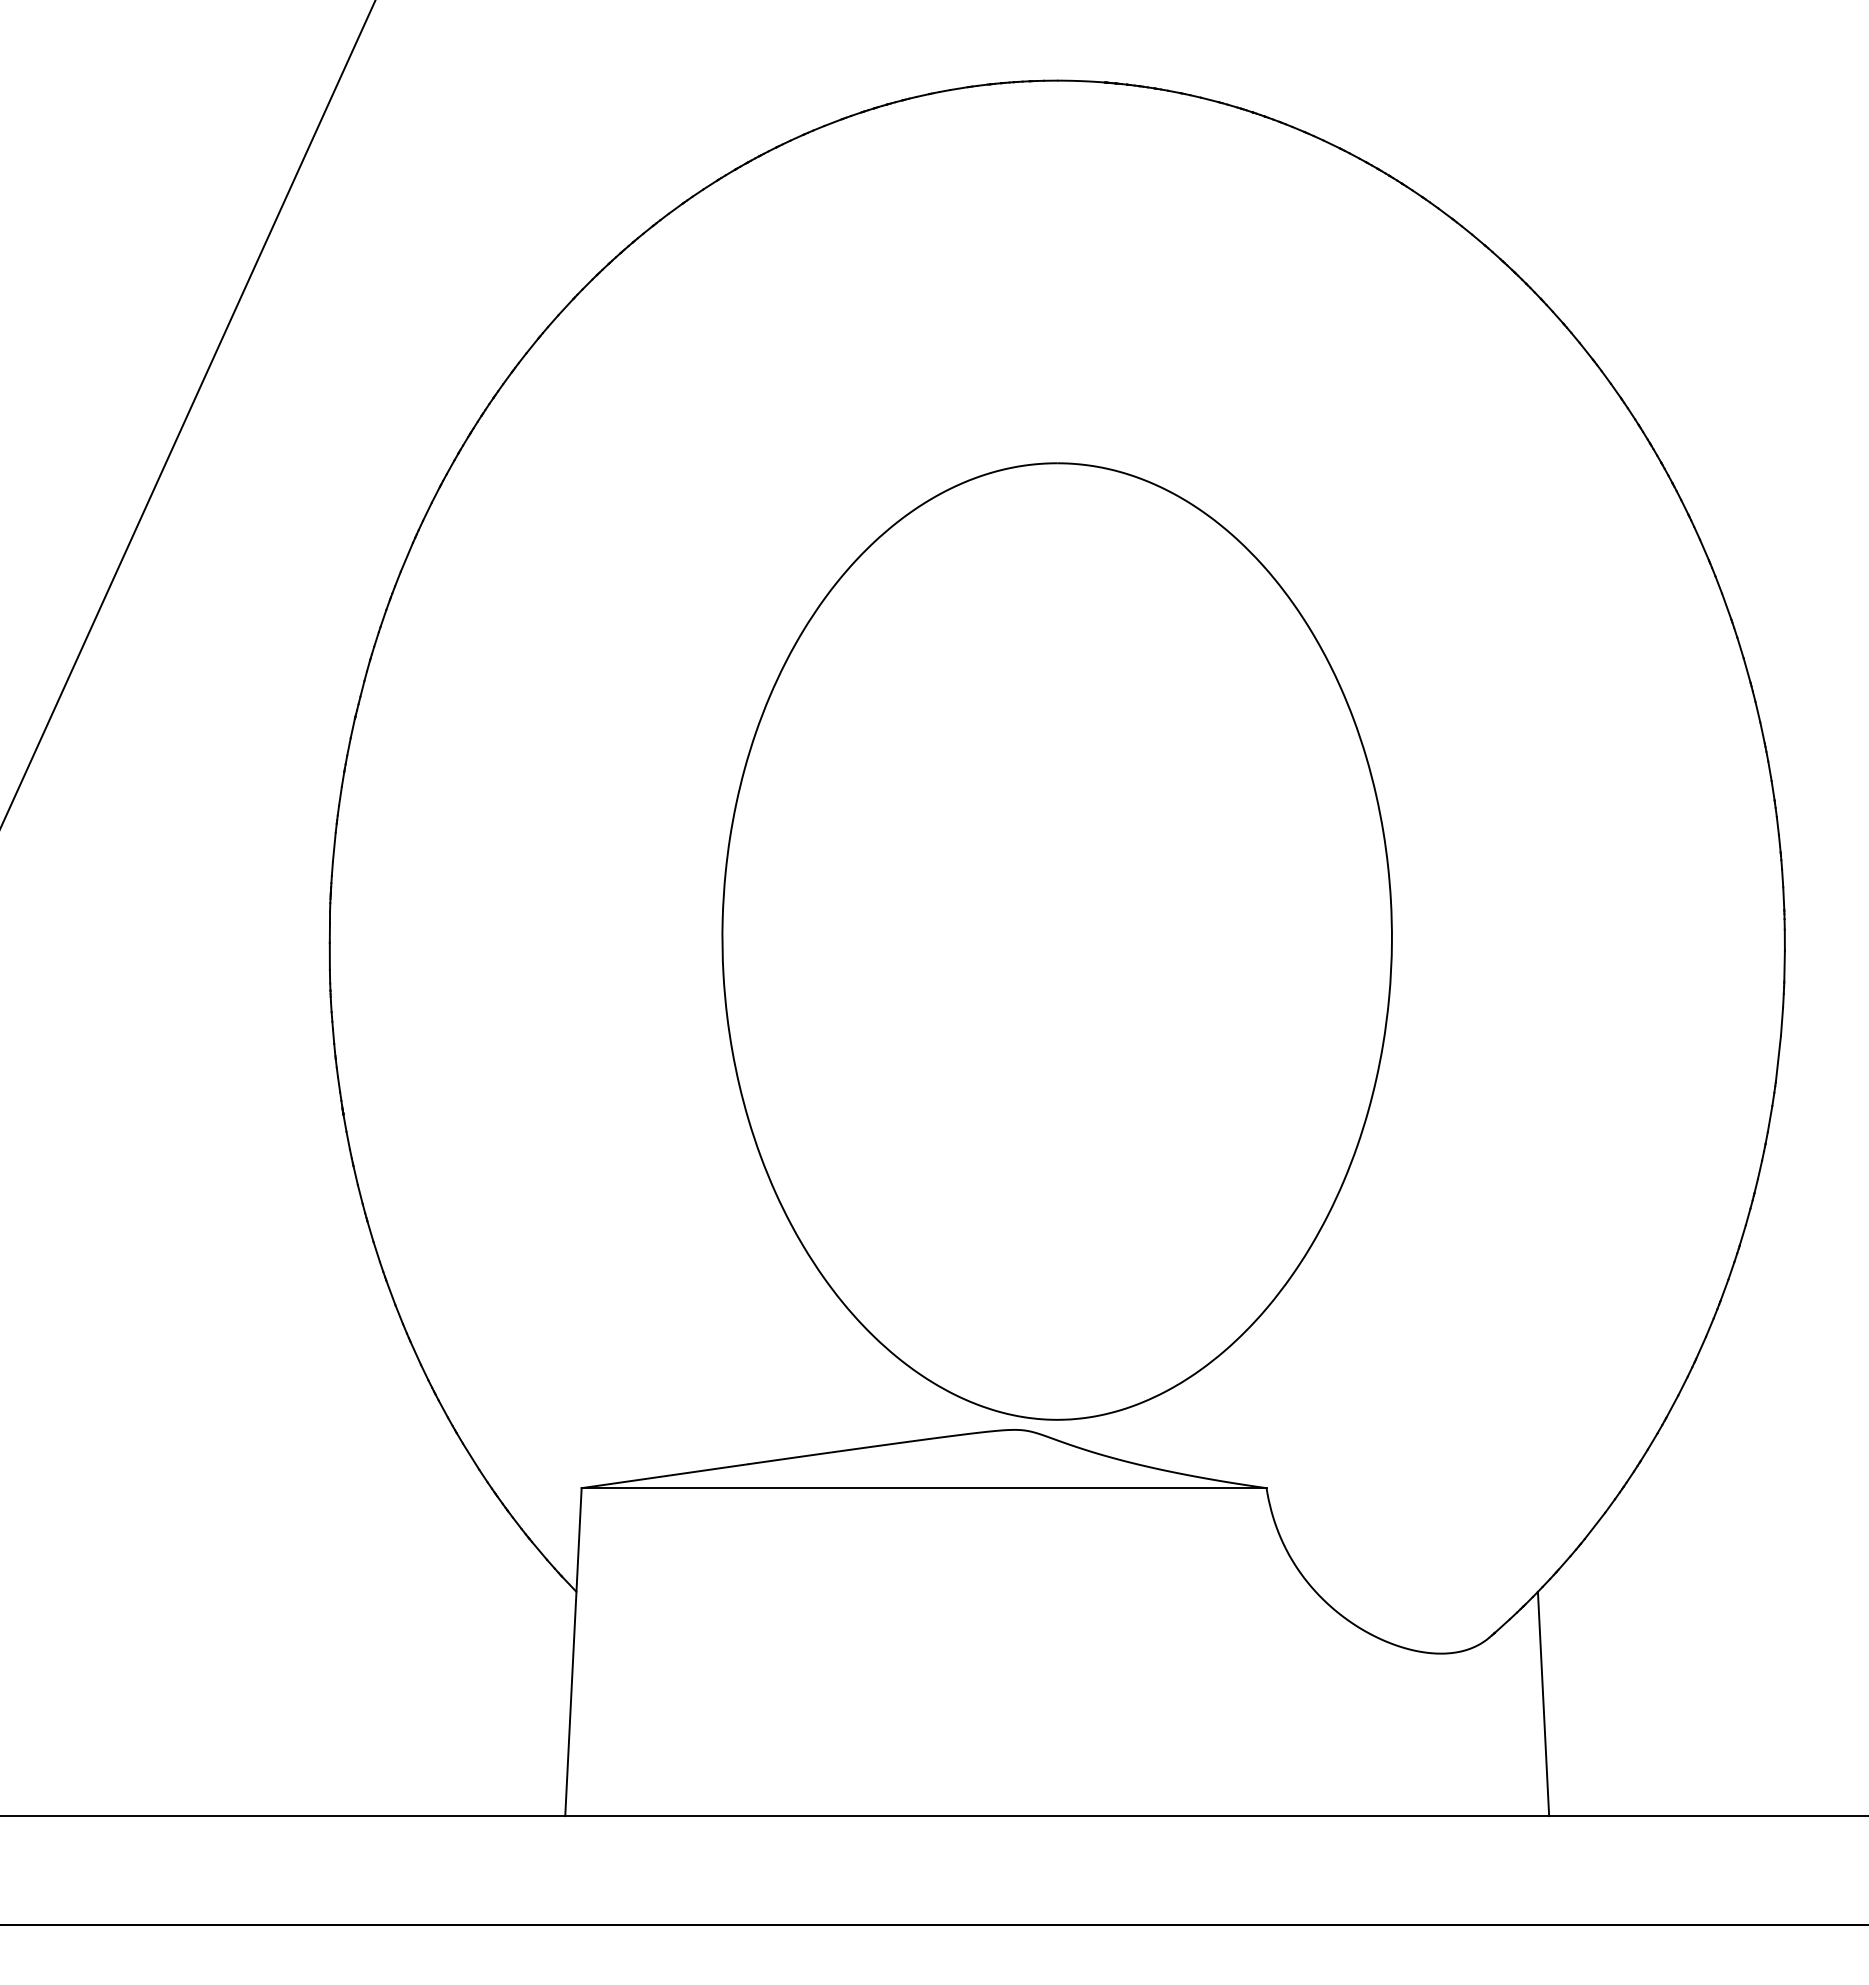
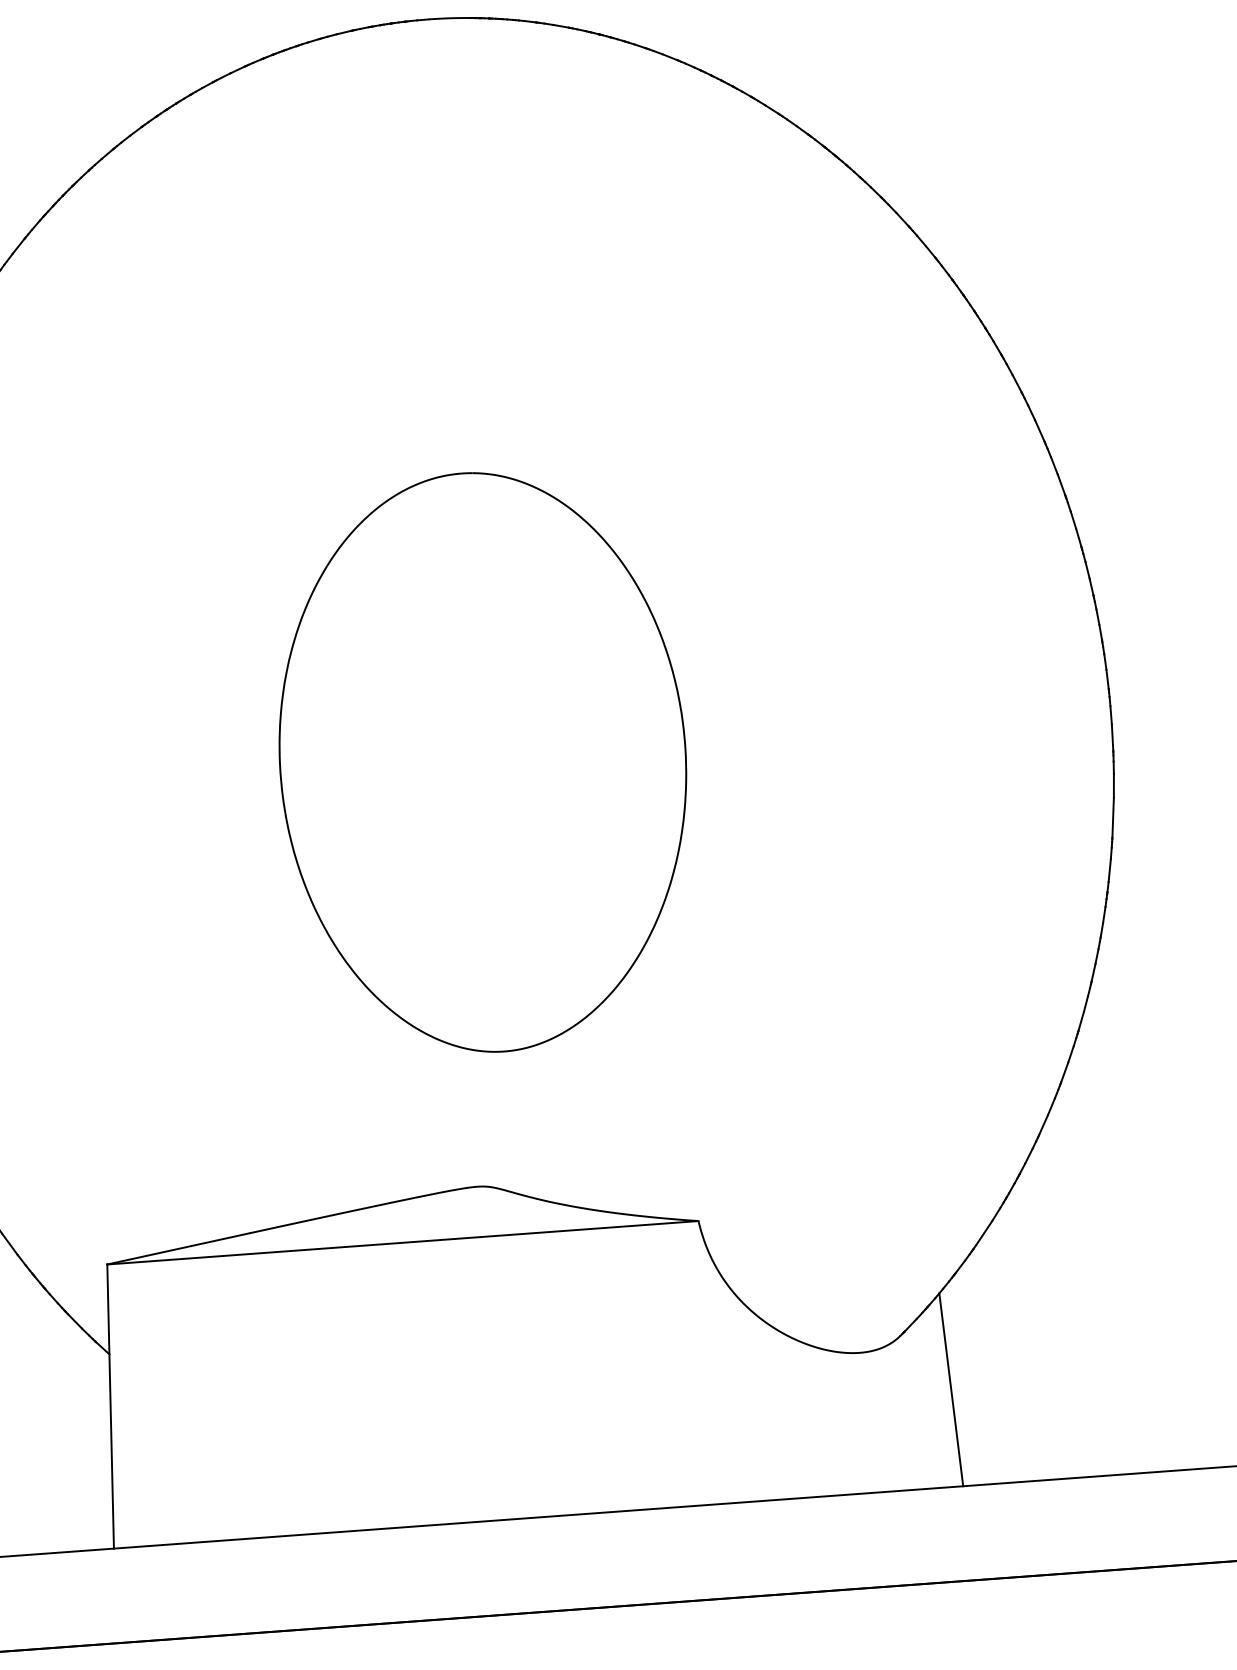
part: (1056, 941) -> (482, 762), size x0.7

